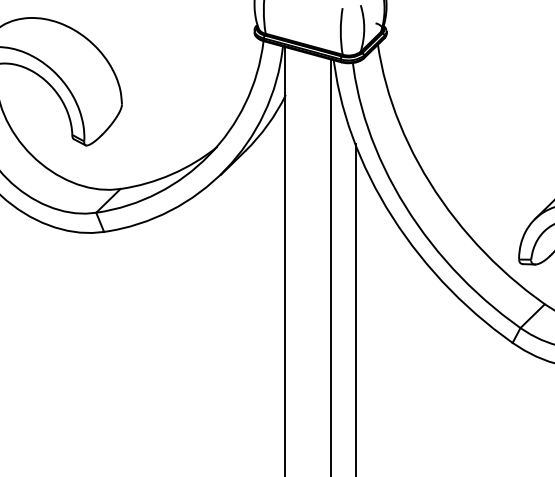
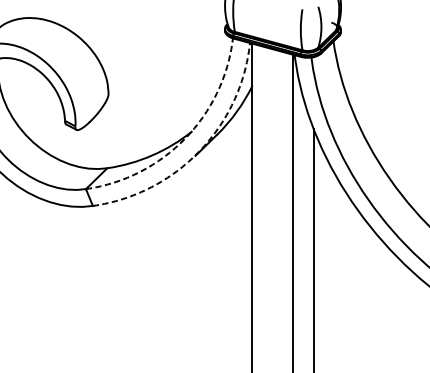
arc: (209, 155) -> (185, 138), solid -> dashed
arc: (225, 169) -> (199, 151), solid -> dashed

